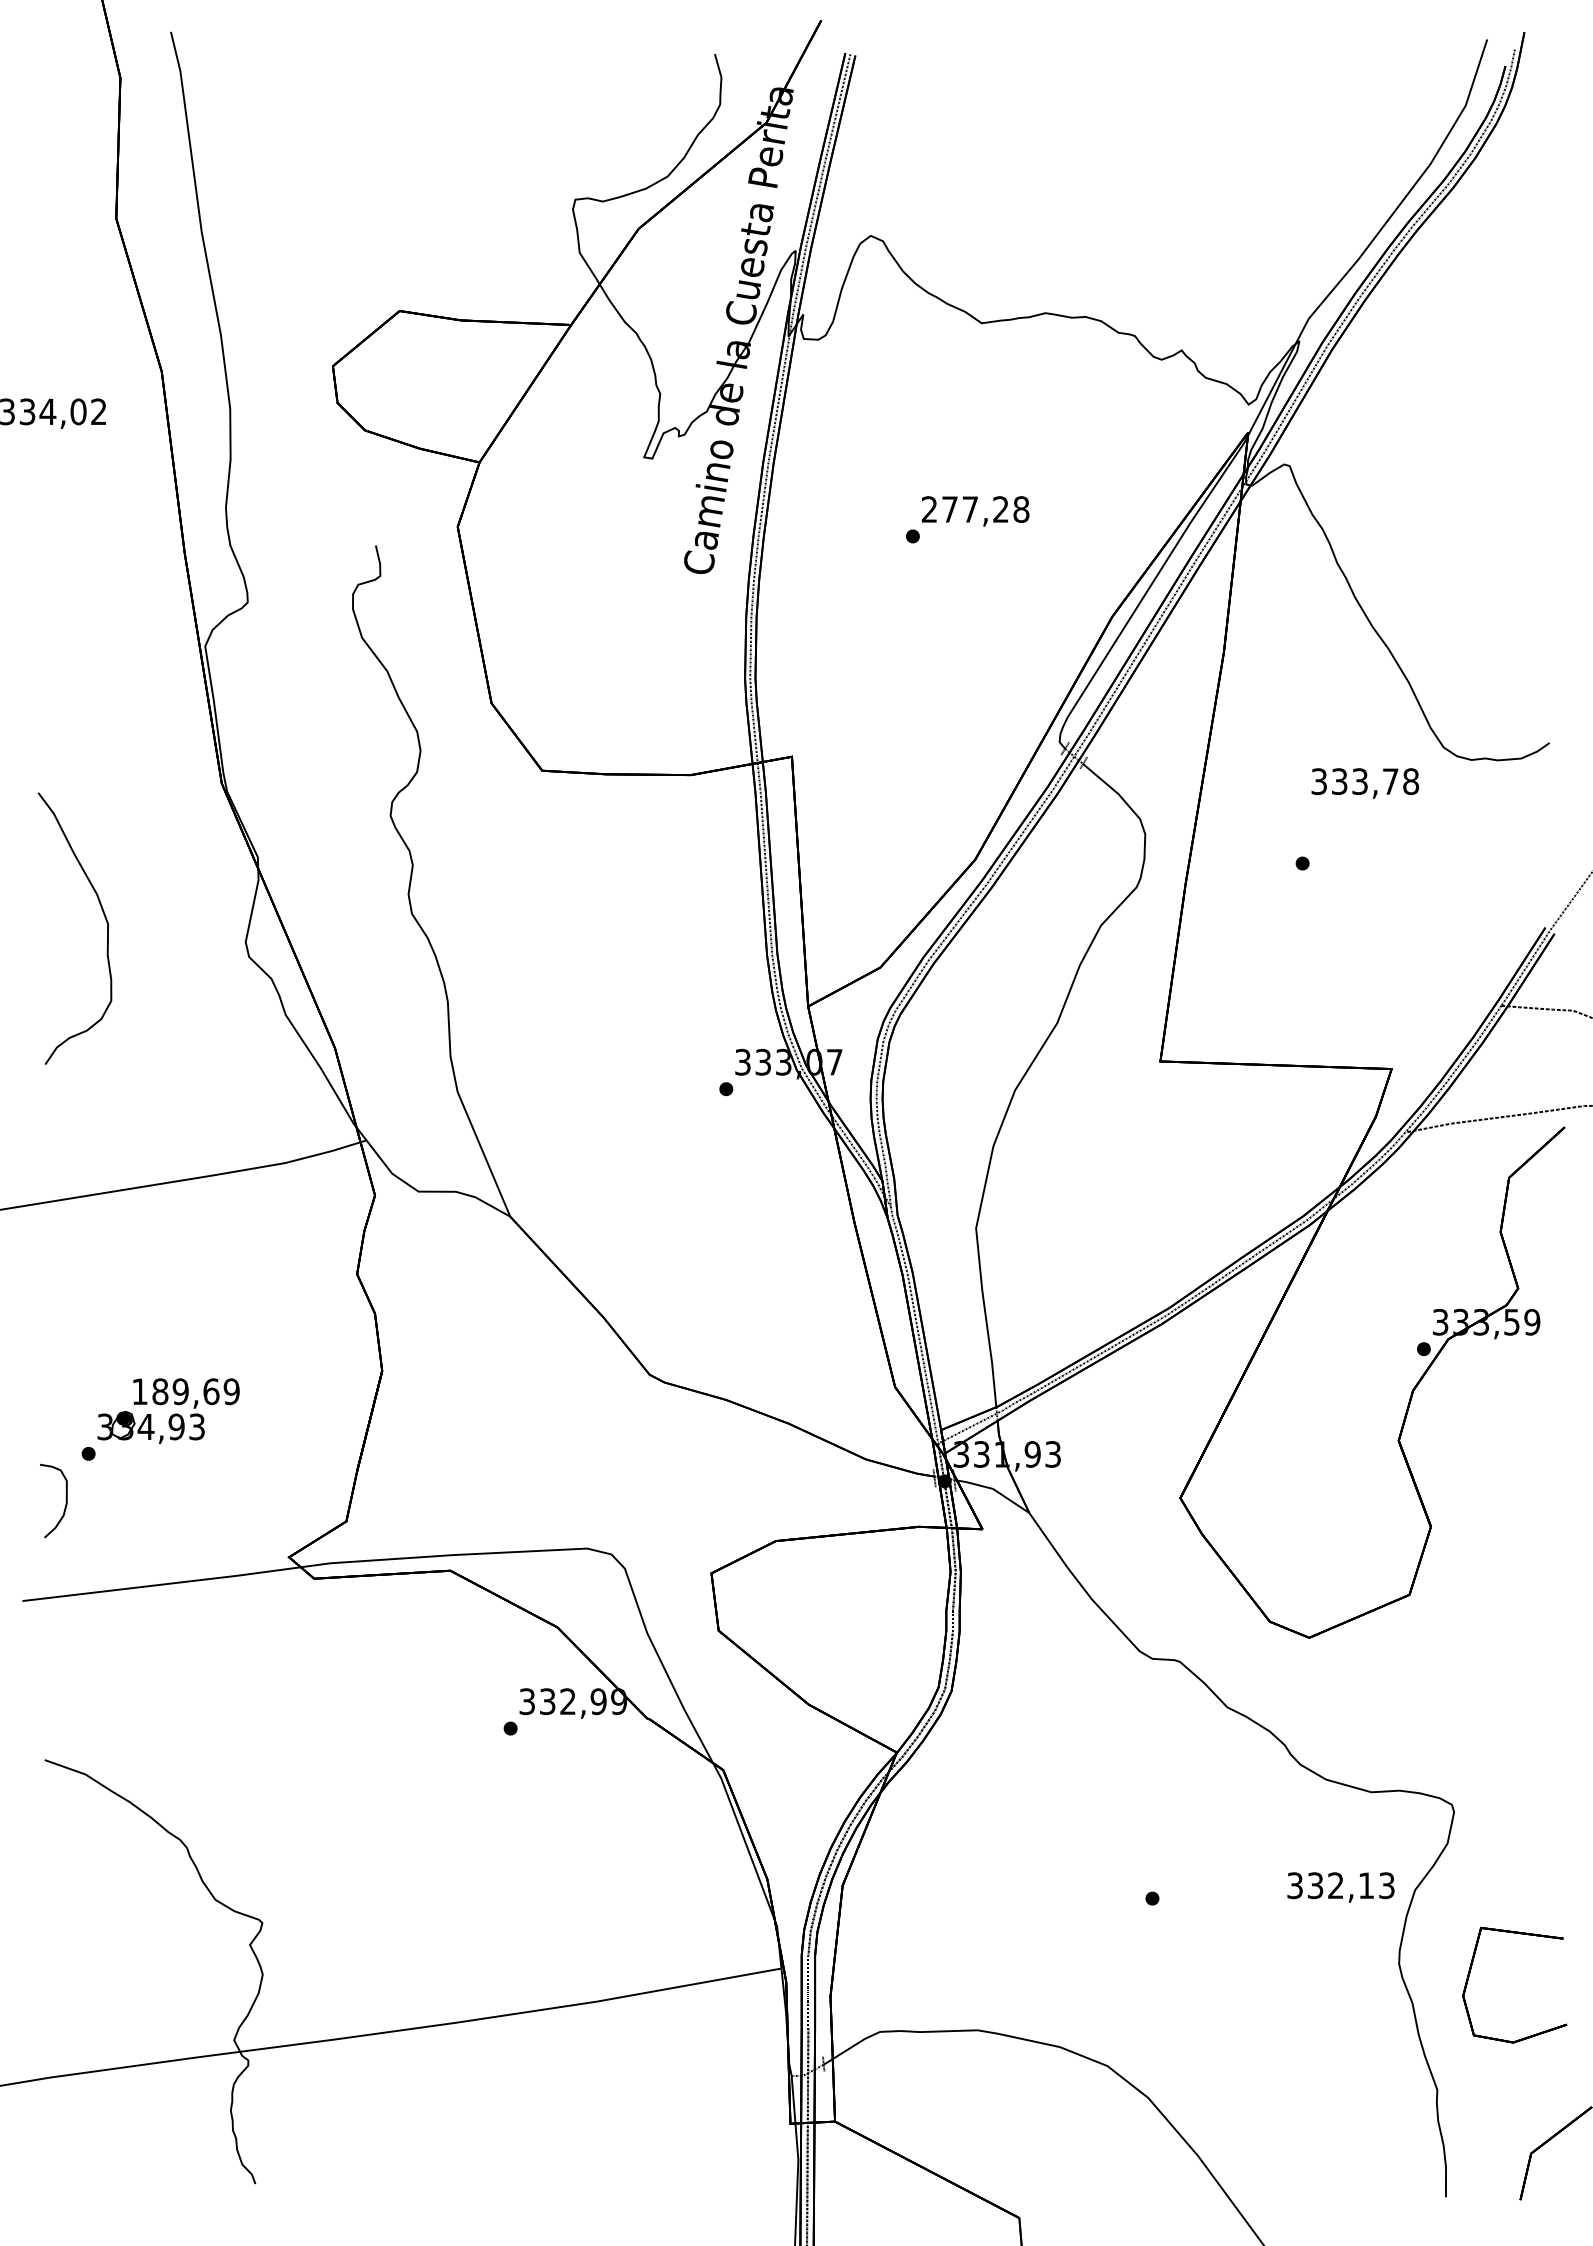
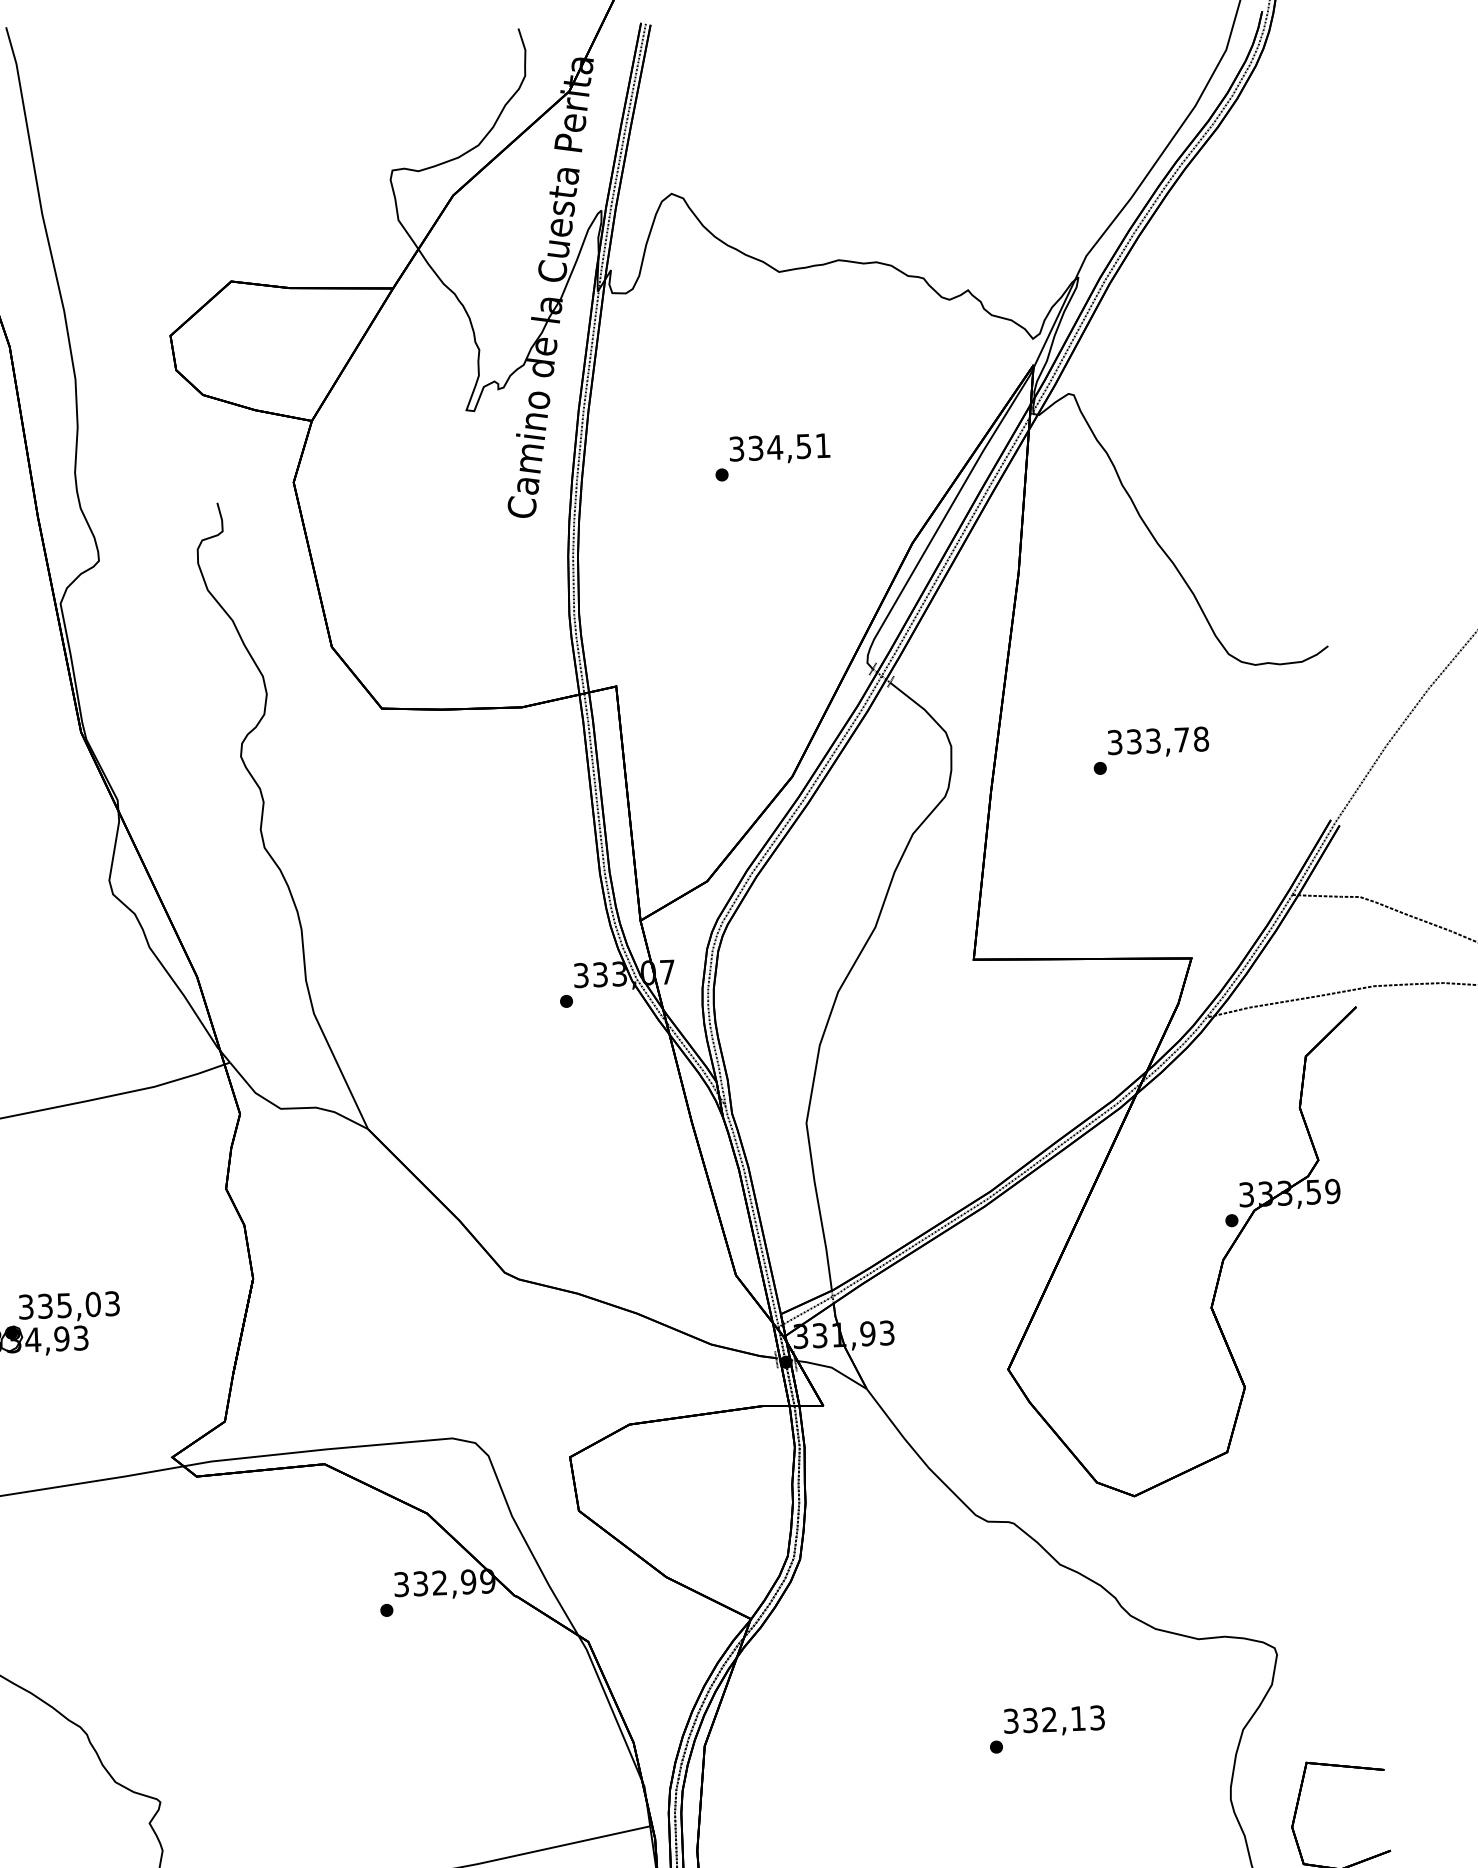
text: (975, 509) -> (779, 447), 277,28 -> 334,51
text: (1365, 783) -> (1158, 742), moved
text: (185, 1391) -> (68, 1305), 189,69 -> 335,03
text: (1340, 1887) -> (1053, 1721), moved

